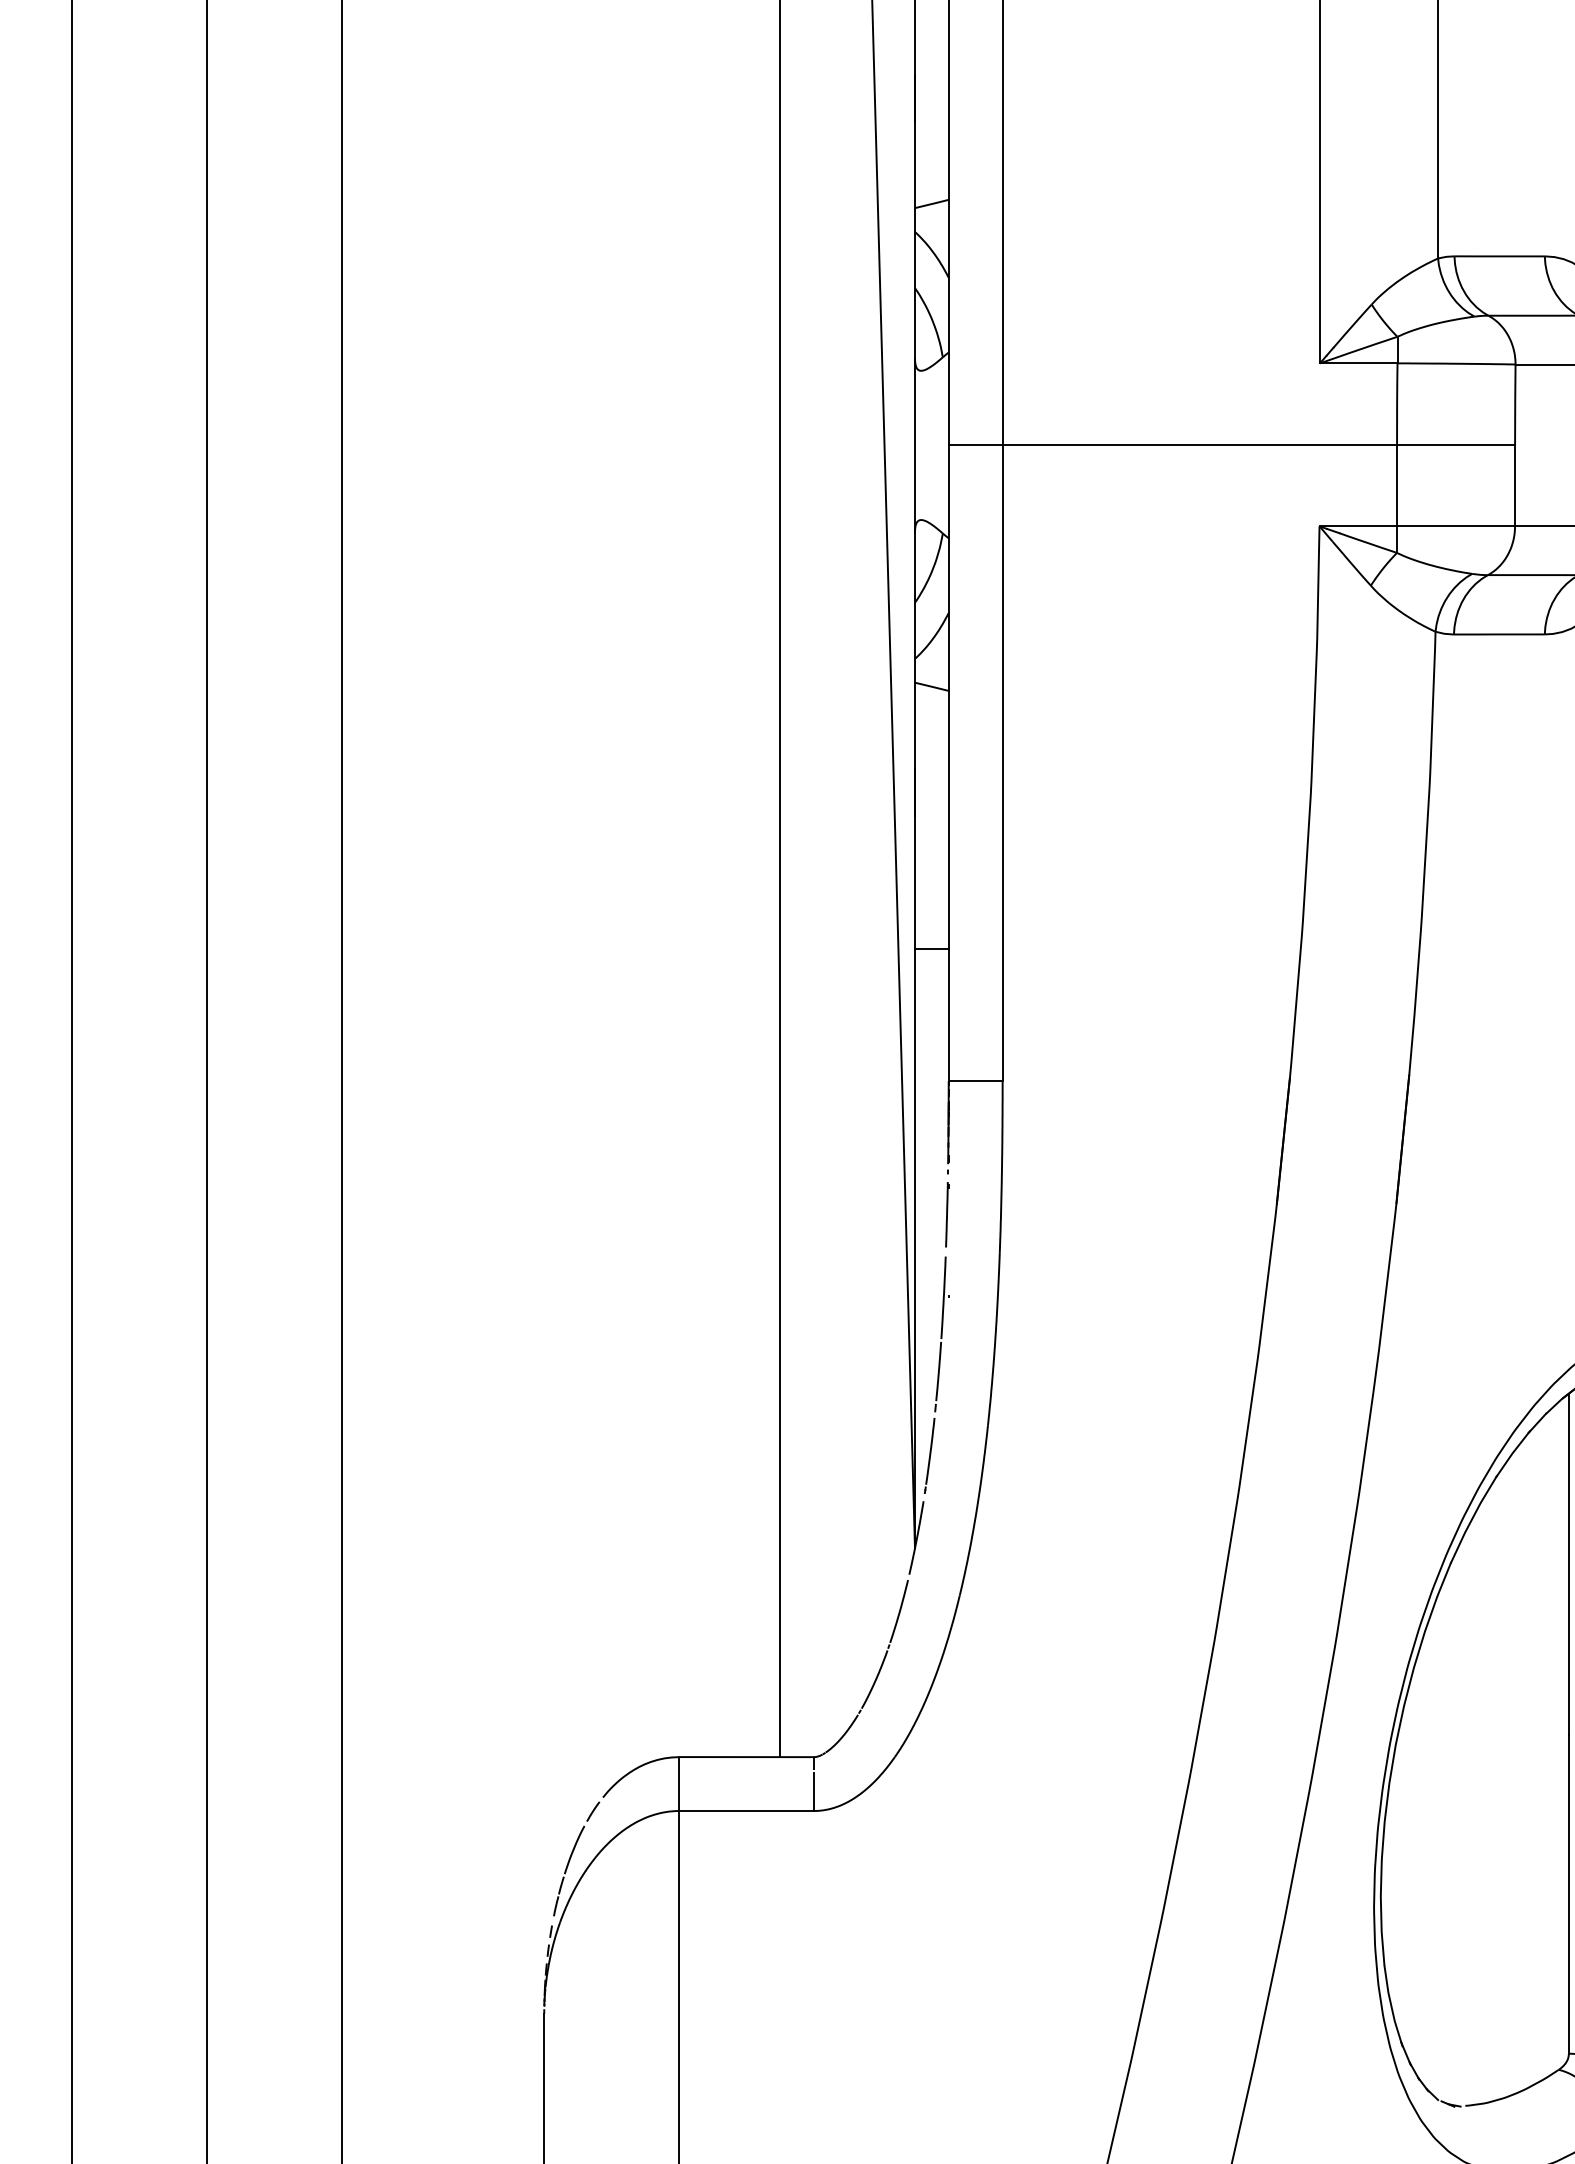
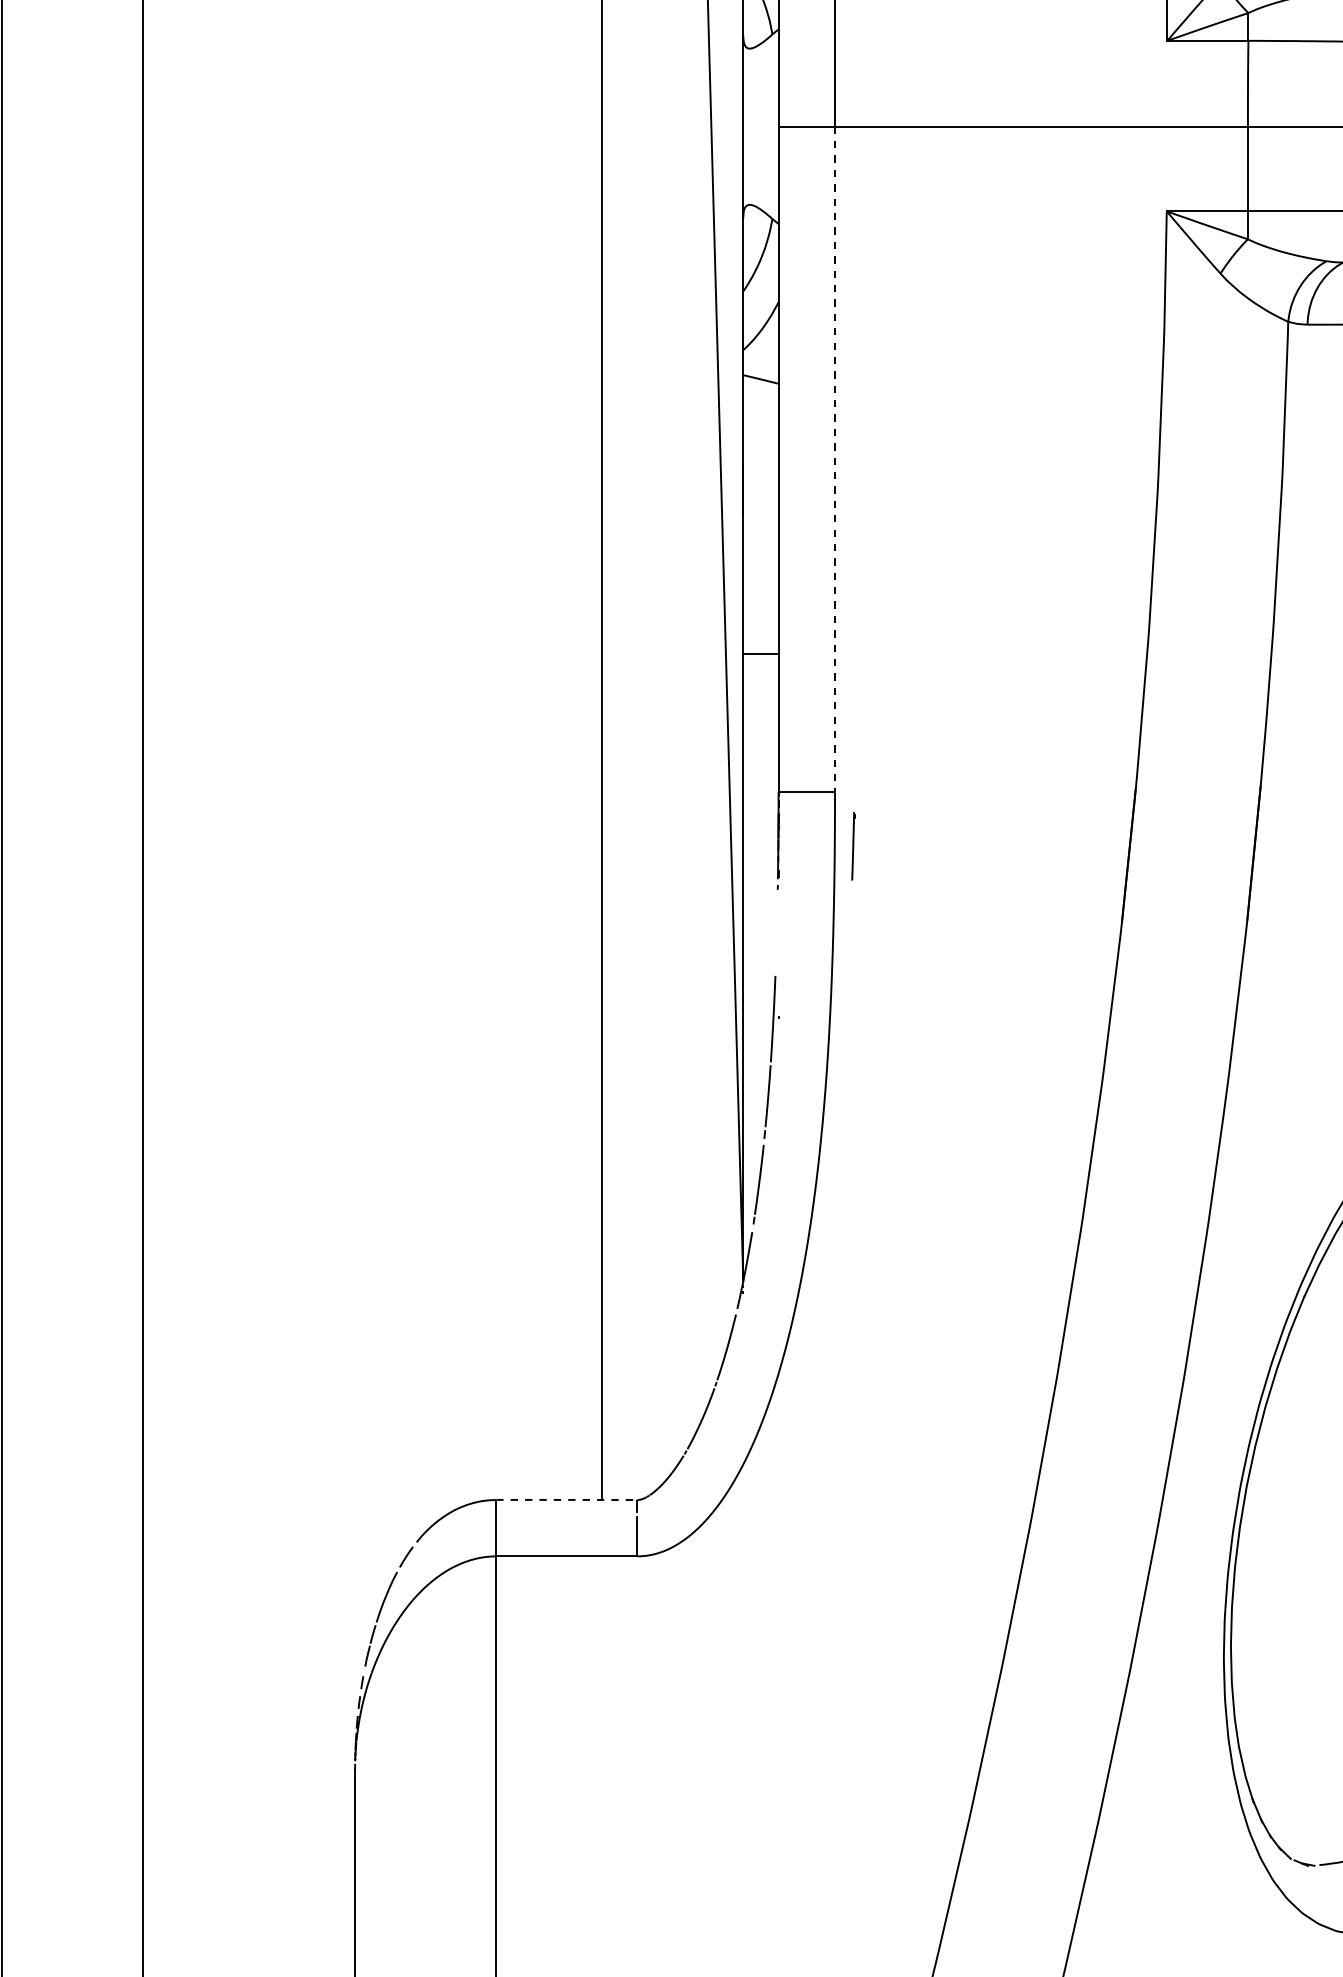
line: (1002, 763) -> (834, 459), solid -> dashed
line: (947, 1214) -> (853, 846), moved
line: (746, 1757) -> (566, 1500), solid -> dashed

